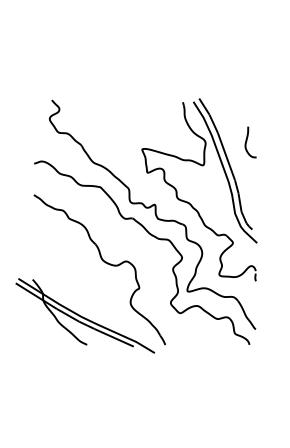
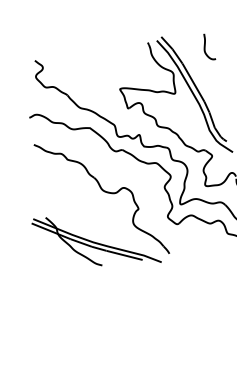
curve: (247, 141) -> (205, 46), moved

